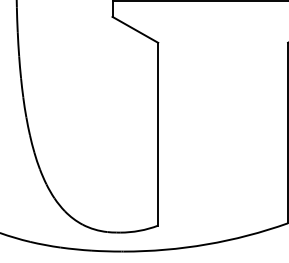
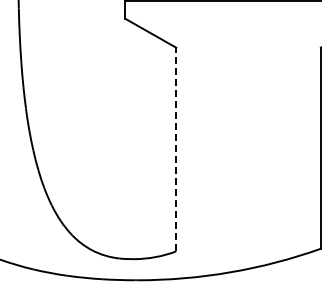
line: (158, 134) -> (176, 149), solid -> dashed

